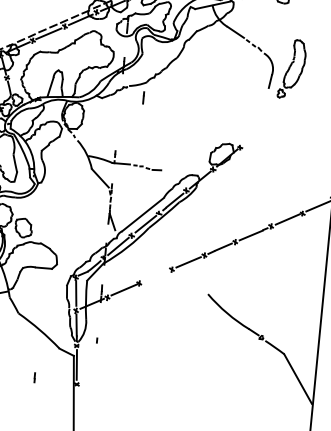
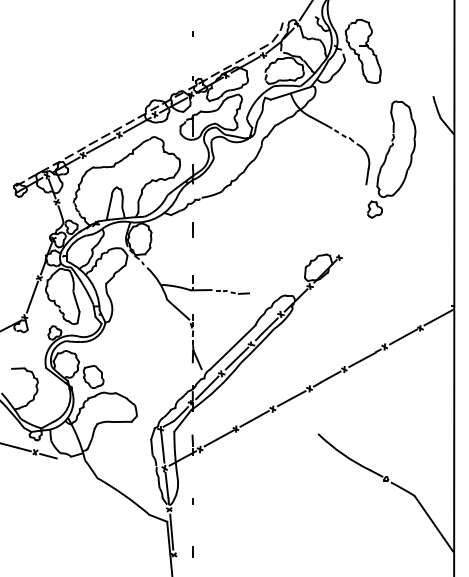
part: (291, 69) -> (391, 159), size x1.67
line: (143, 97) -> (192, 229), moved
line: (155, 276) -> (254, 418), added
line: (34, 377) -> (192, 551), moved

